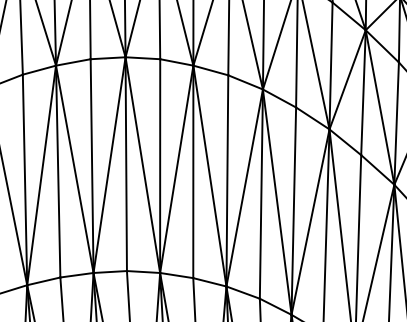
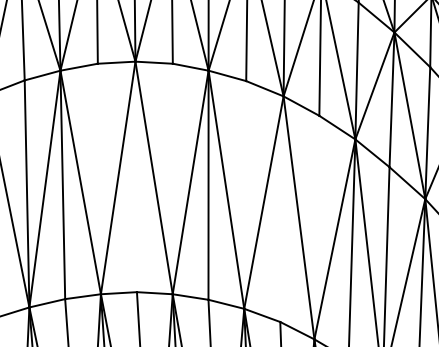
line: (125, 164) -> (135, 177), removed
line: (91, 165) -> (98, 178), removed
line: (160, 165) -> (173, 178), removed
line: (227, 180) -> (245, 194), removed
line: (260, 193) -> (280, 208), removed
line: (293, 210) -> (316, 226), removed

